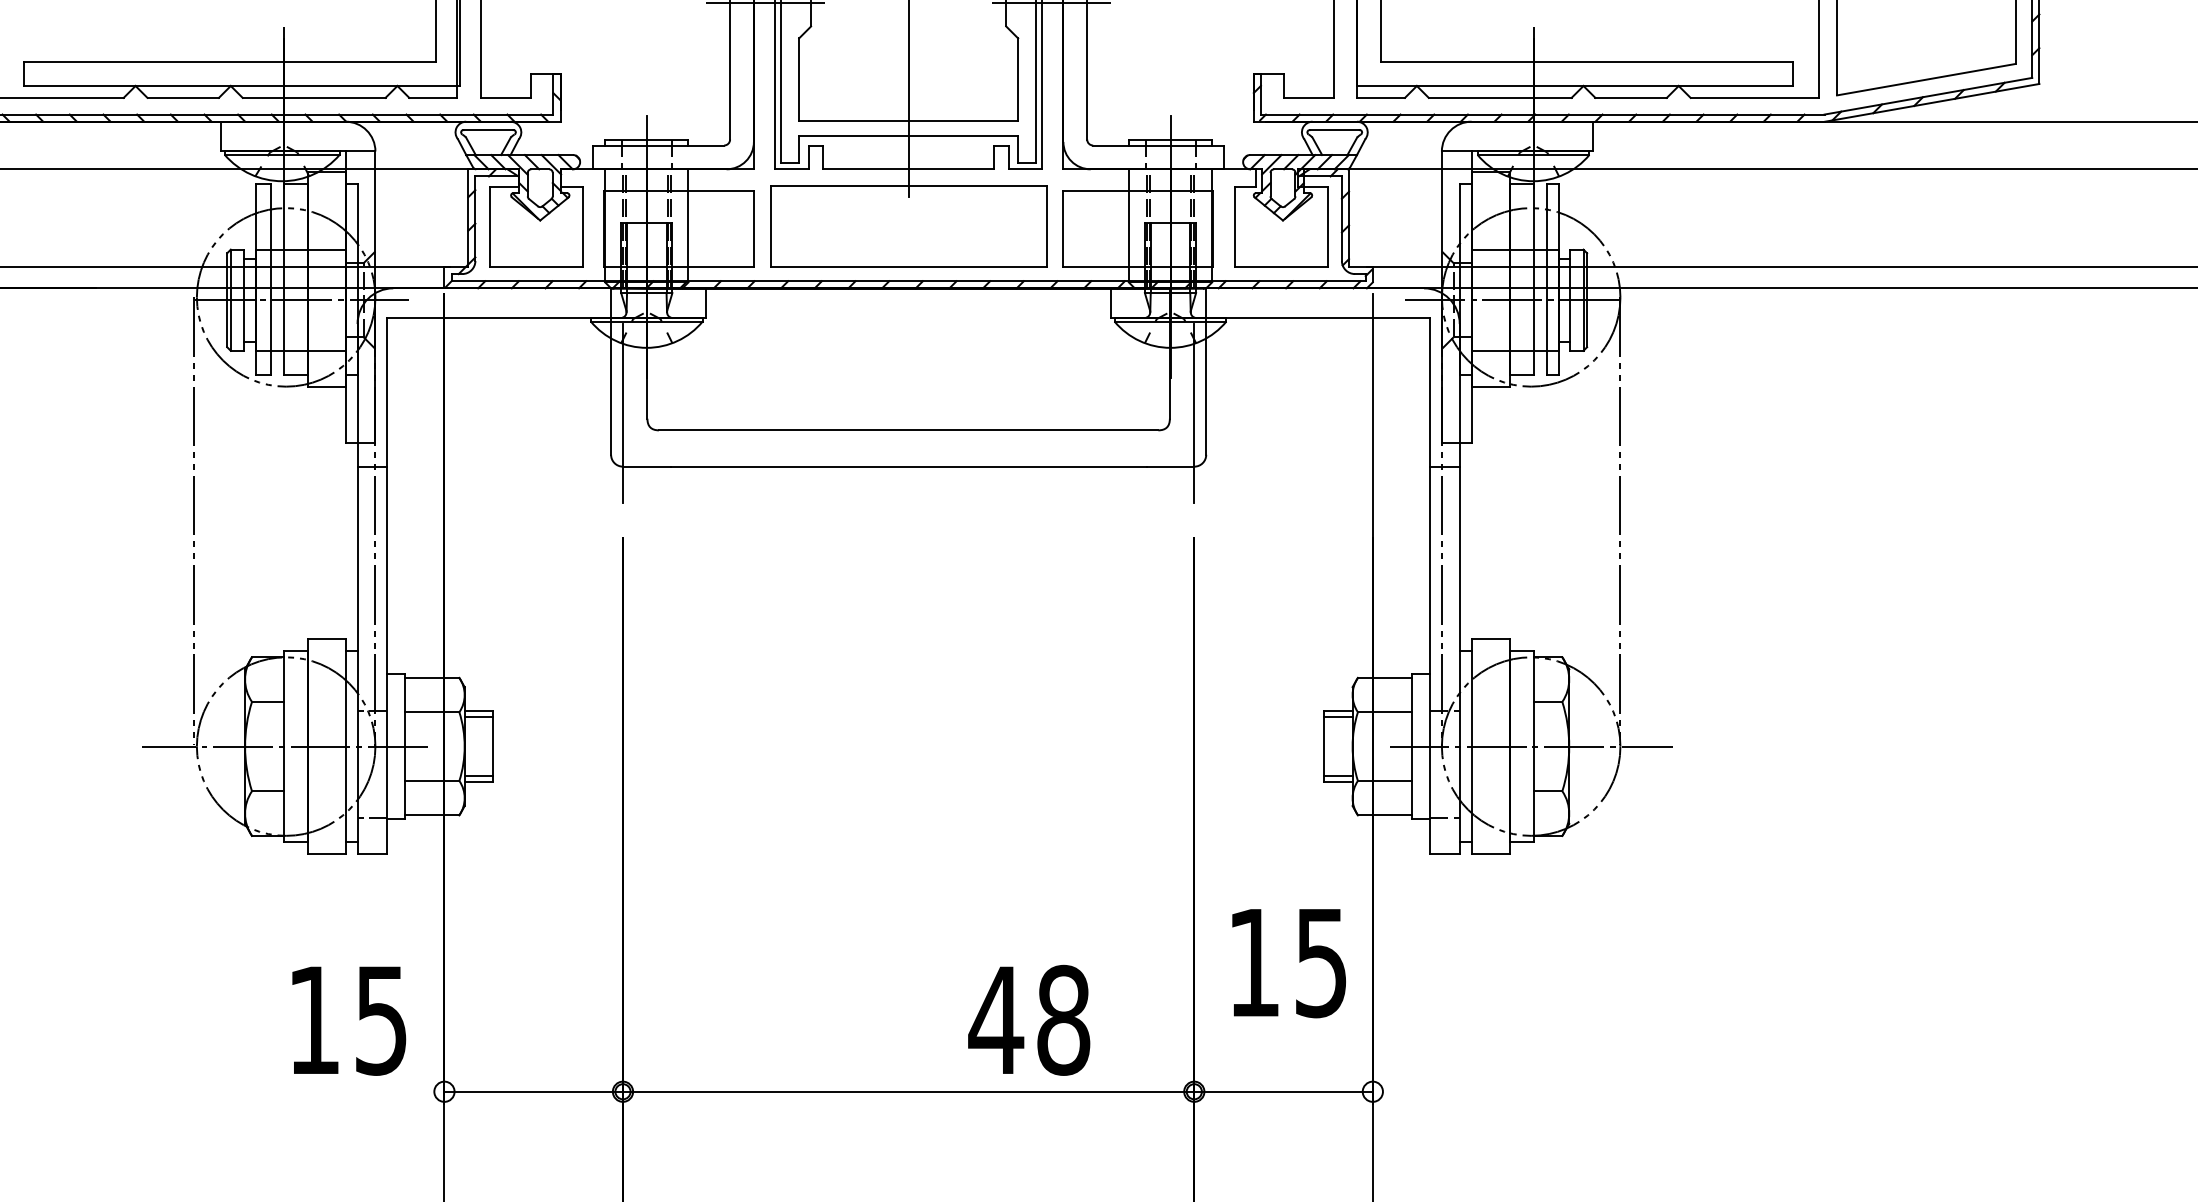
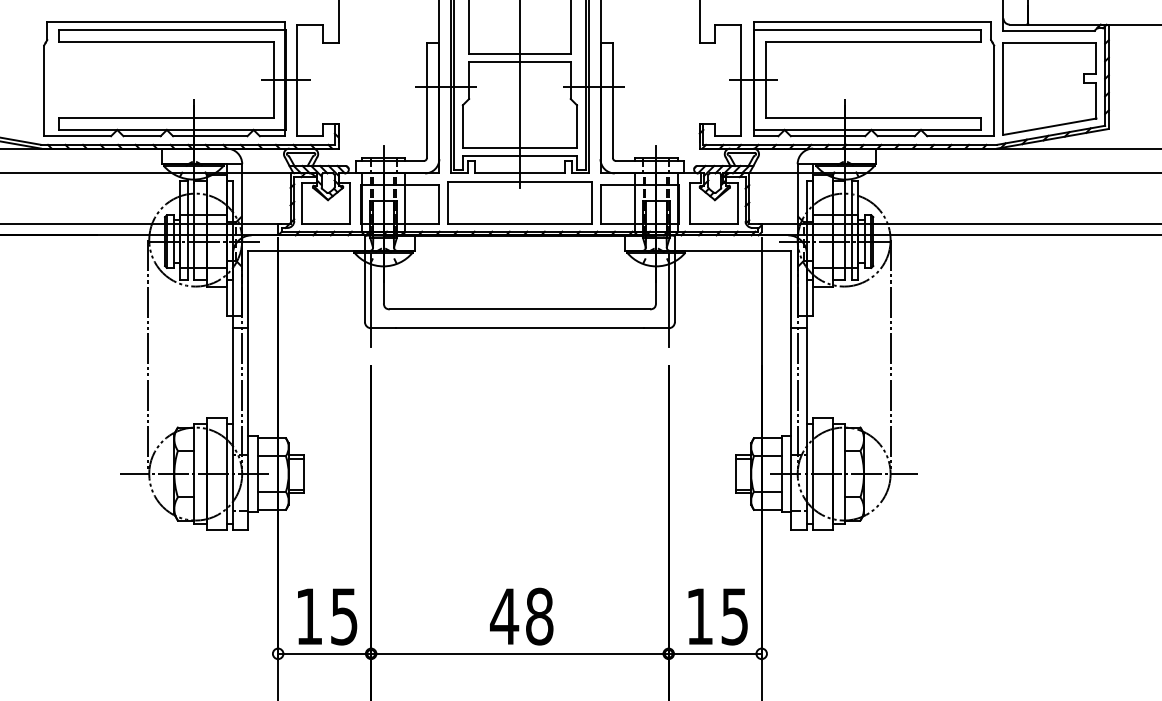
text: (1287, 962) -> (717, 616), moved
text: (349, 1020) -> (327, 616), moved
text: (1028, 1020) -> (521, 616), moved

